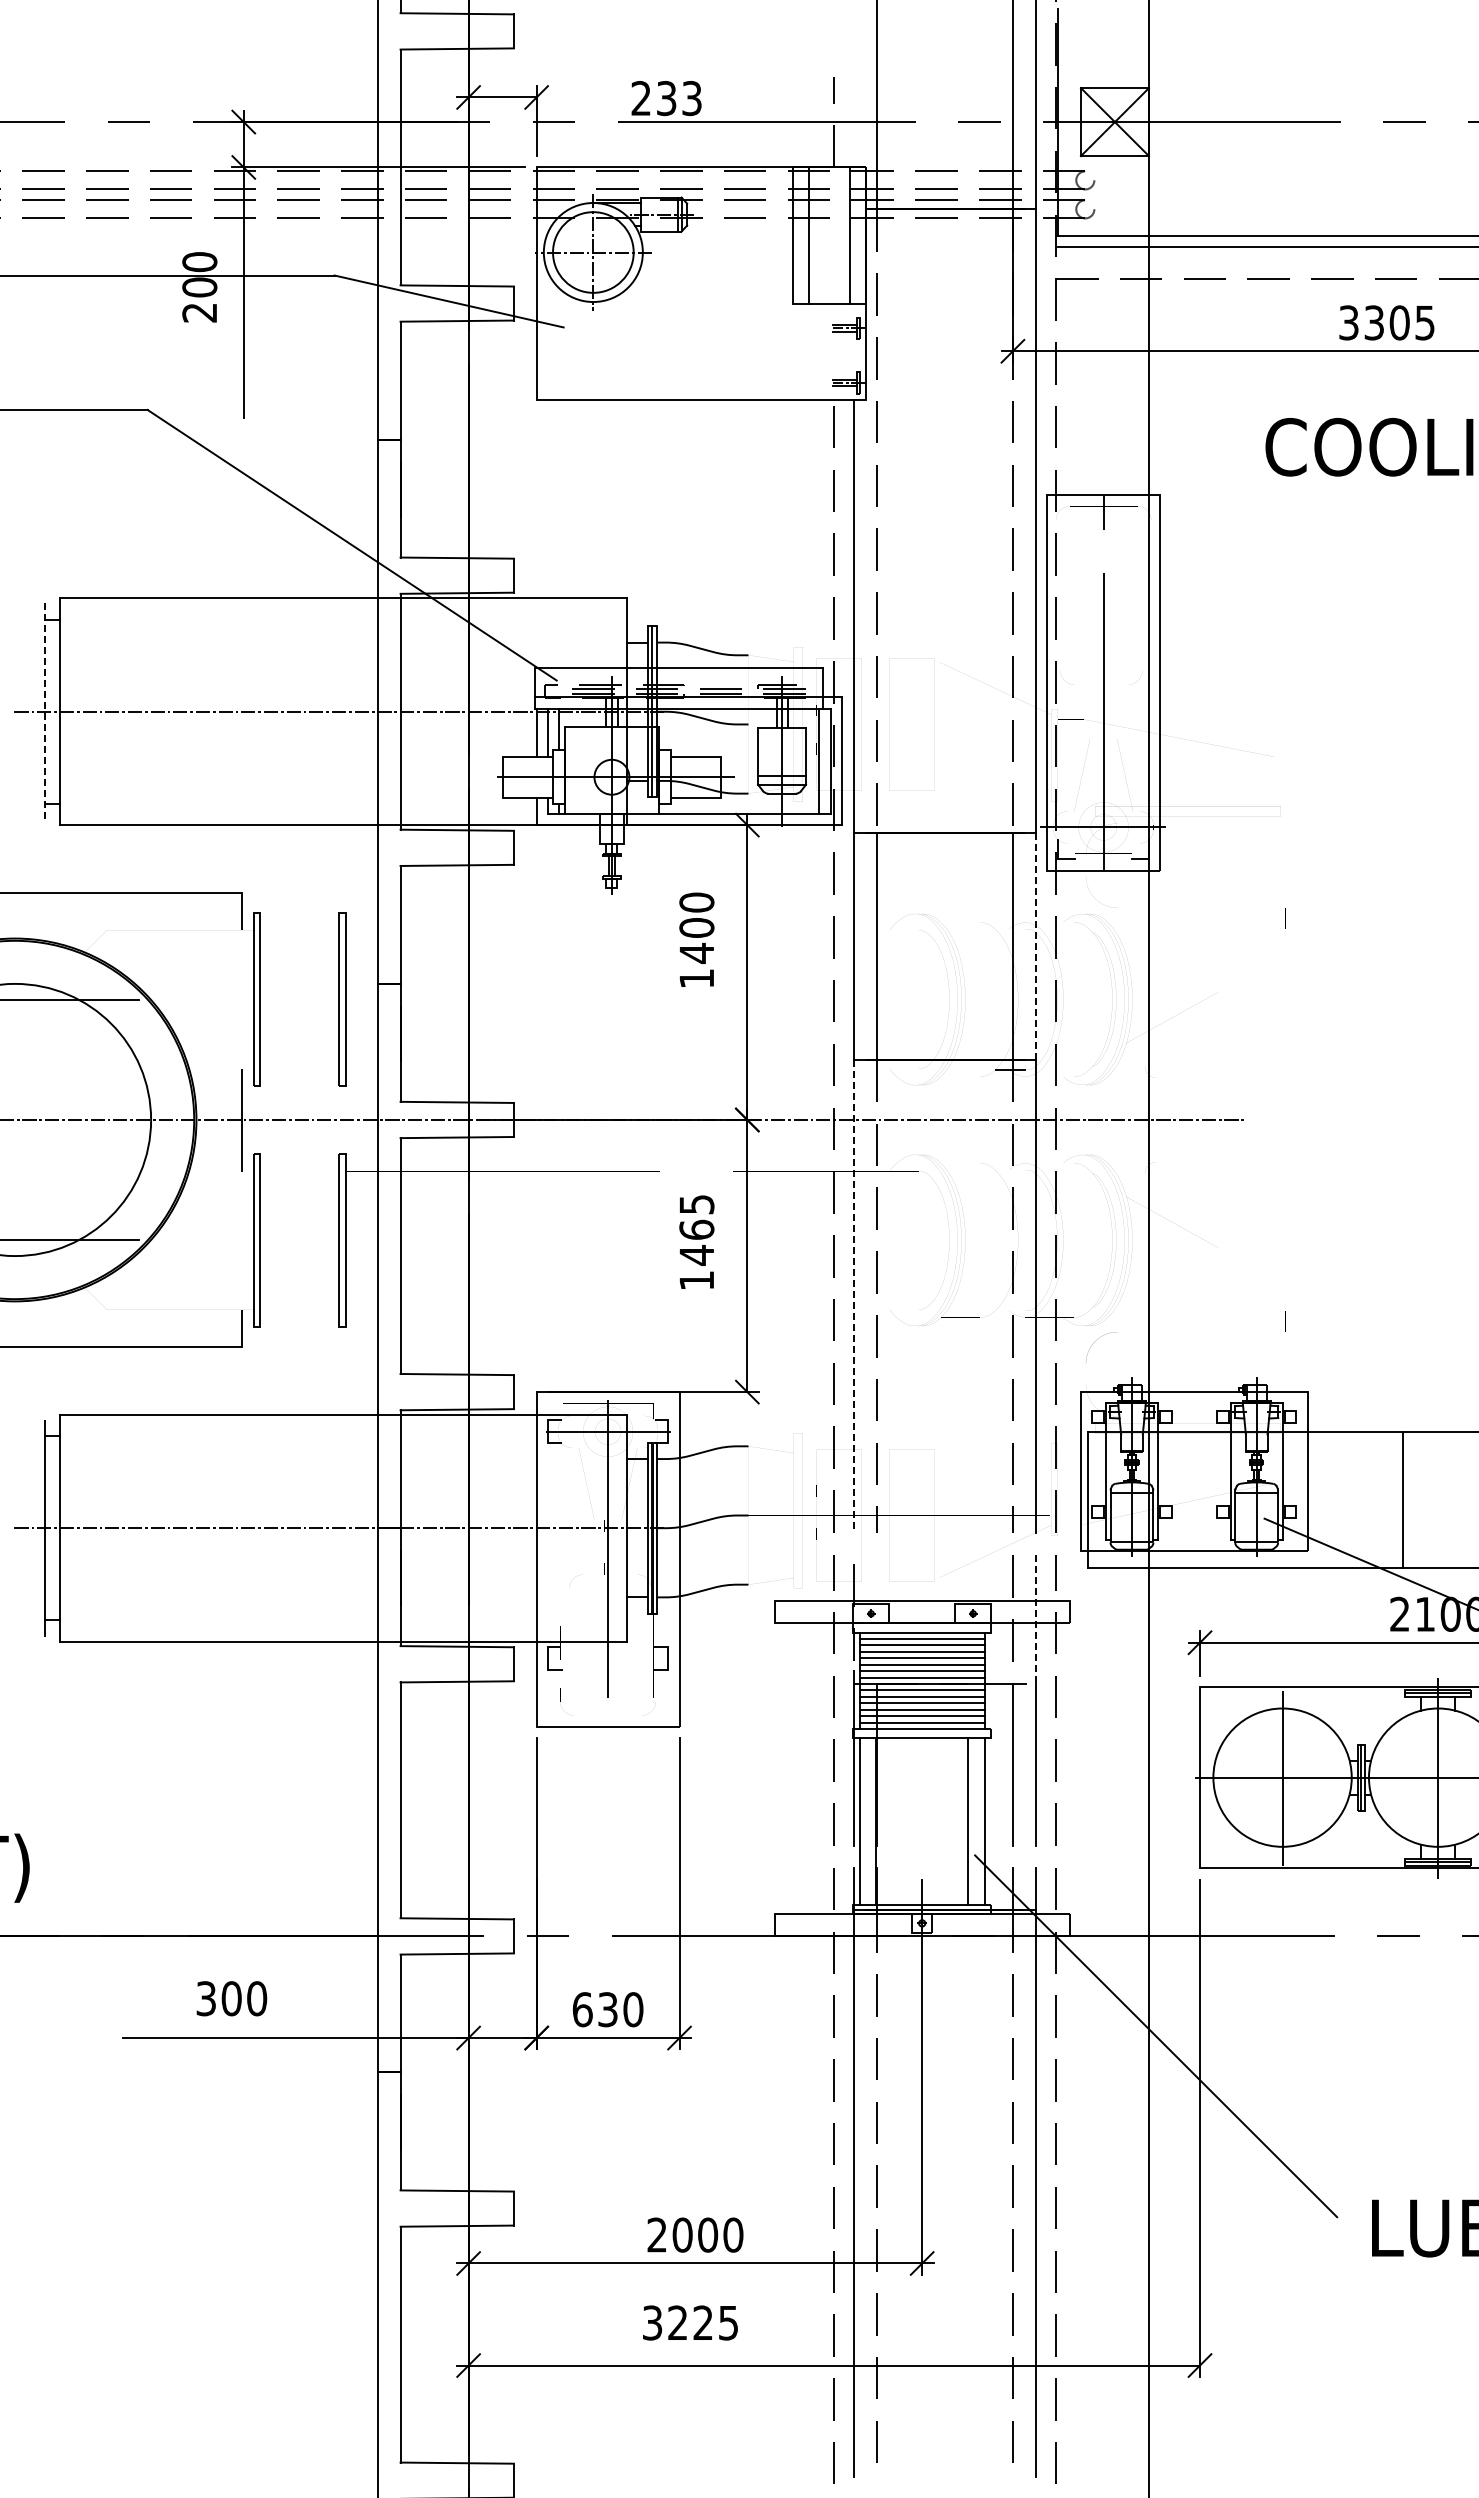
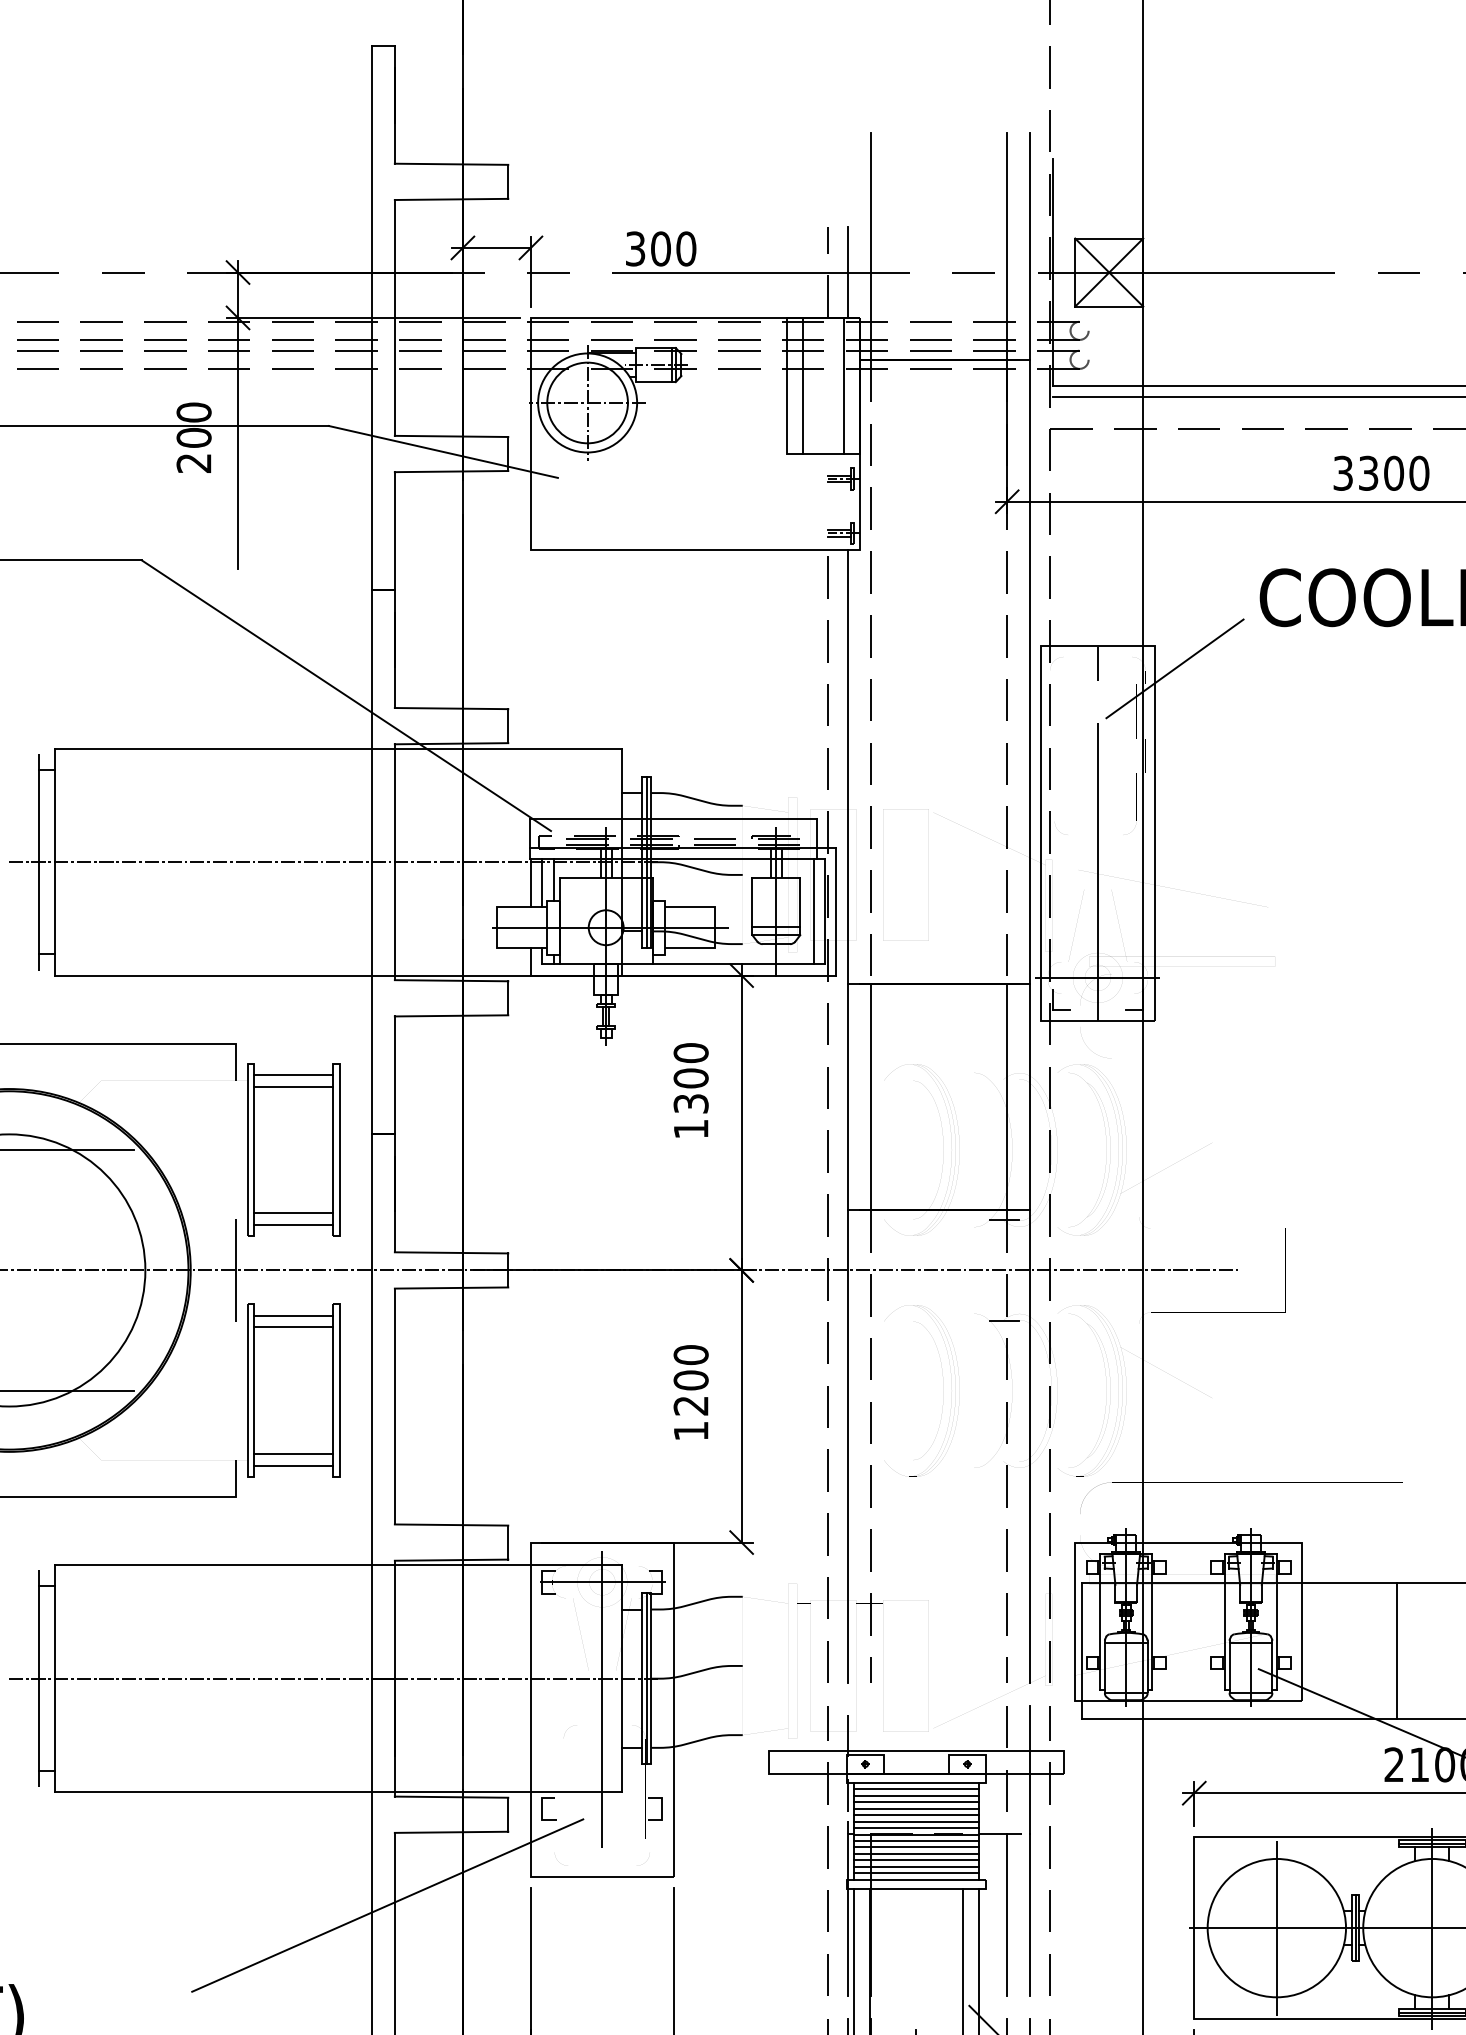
text: (666, 98) -> (660, 248), 233 -> 300
line: (854, 121) -> (848, 271), added
text: (1425, 322) -> (1419, 472), 3305 -> 3300
line: (1180, 518) -> (1174, 668), added
line: (44, 711) -> (38, 861), dashed -> solid
line: (299, 924) -> (293, 1074), added
line: (299, 936) -> (293, 1086), added
line: (1035, 945) -> (1029, 1095), dashed -> solid
text: (696, 952) -> (690, 1102), 1400 -> 1300
line: (299, 1063) -> (293, 1213), added
line: (299, 1074) -> (293, 1224), added
line: (299, 1165) -> (293, 1315), added
line: (1009, 1170) -> (1003, 1320), added
line: (299, 1176) -> (293, 1326), added
text: (696, 1229) -> (690, 1379), 1465 -> 1200
line: (854, 1296) -> (848, 1446), dashed -> solid
line: (299, 1303) -> (293, 1453), added
line: (299, 1315) -> (293, 1465), added
line: (1035, 1619) -> (1029, 1769), dashed -> solid
line: (392, 1754) -> (386, 1904), added

